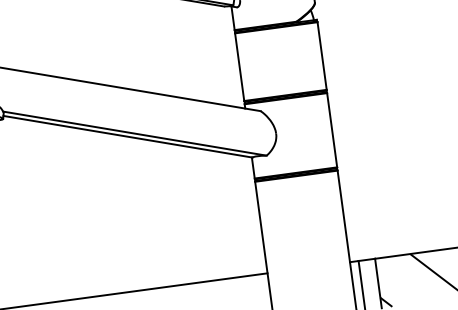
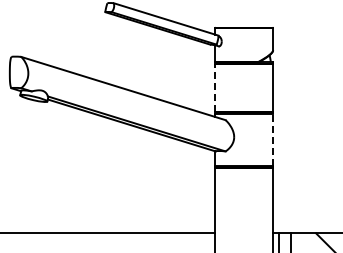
line: (239, 66) -> (215, 87), solid -> dashed
line: (332, 129) -> (273, 139), solid -> dashed

